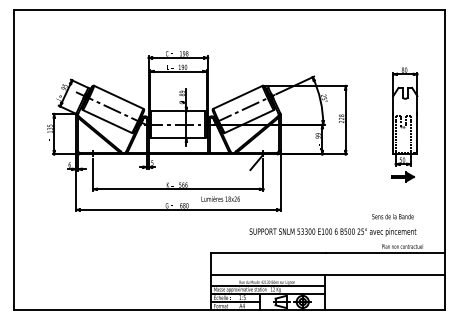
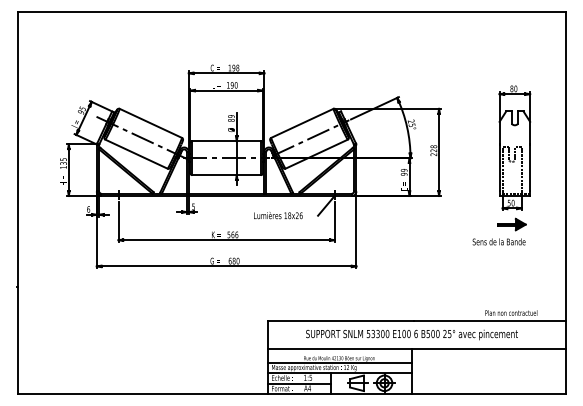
text: (220, 198) -> (278, 215), moved
text: (392, 216) -> (498, 241), moved
text: (332, 232) -> (411, 334), moved

